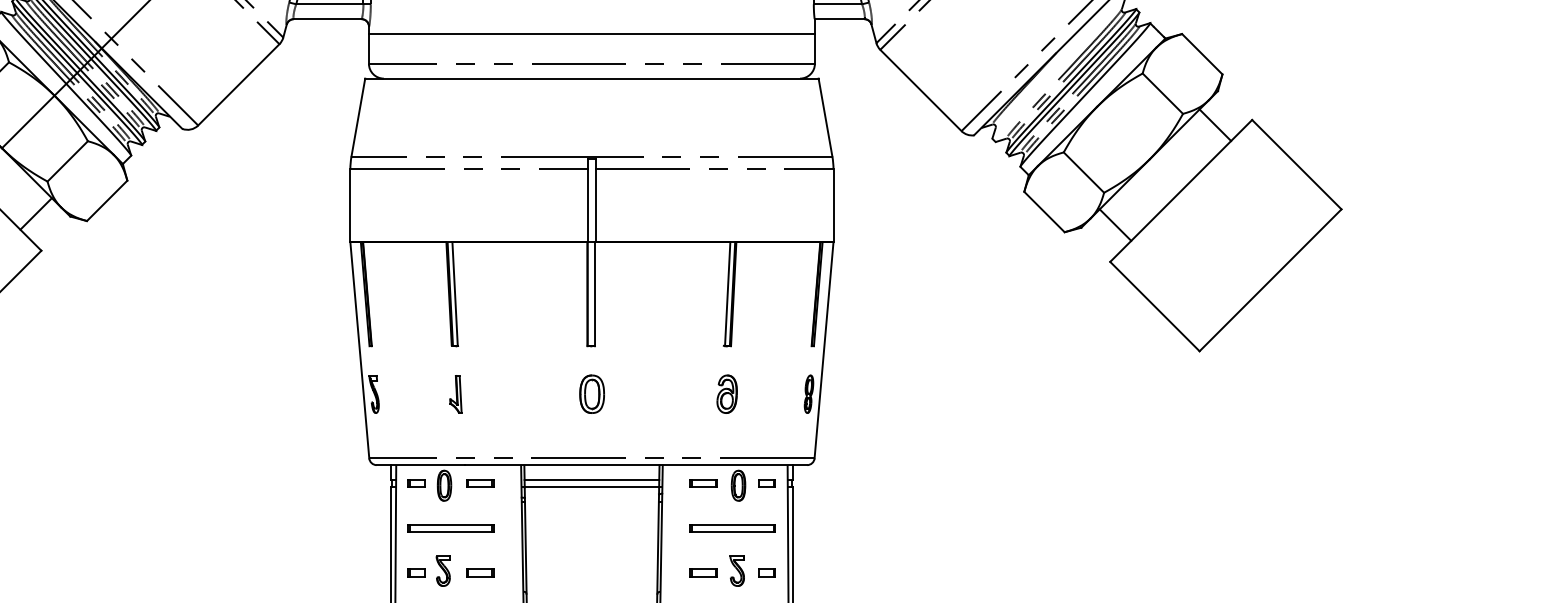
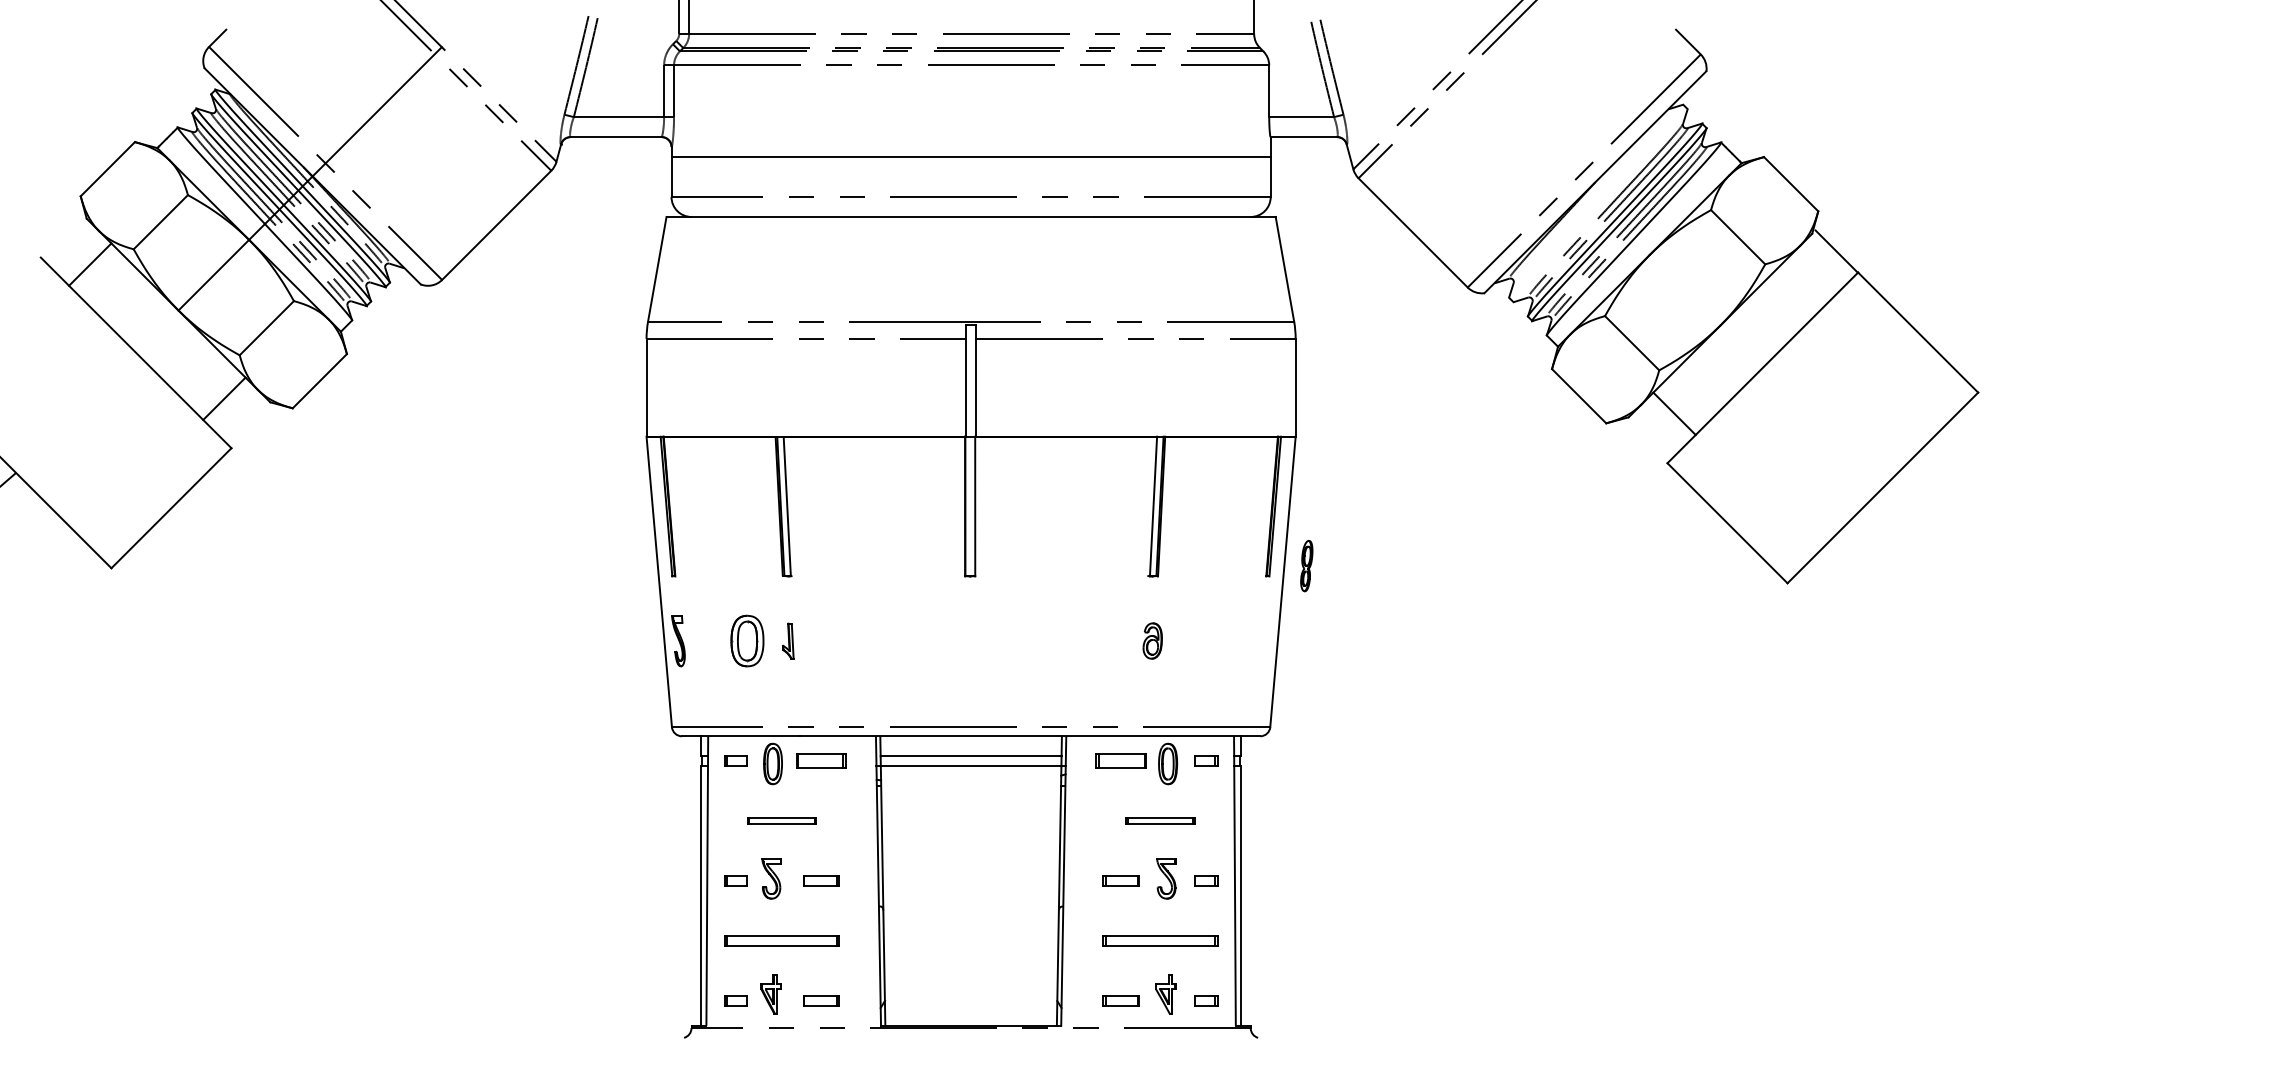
line: (1215, 125) -> (1836, 251), moved
part: (455, 393) -> (787, 640), size x0.7
part: (592, 393) -> (747, 640), moved
part: (726, 393) -> (1152, 640), size x0.7
part: (808, 393) -> (1306, 565), moved
part: (480, 483) -> (821, 760), size x1.4
part: (703, 483) -> (1120, 760), size x1.4
part: (450, 527) -> (781, 820), size x0.6
part: (732, 527) -> (1160, 820), size x0.6

